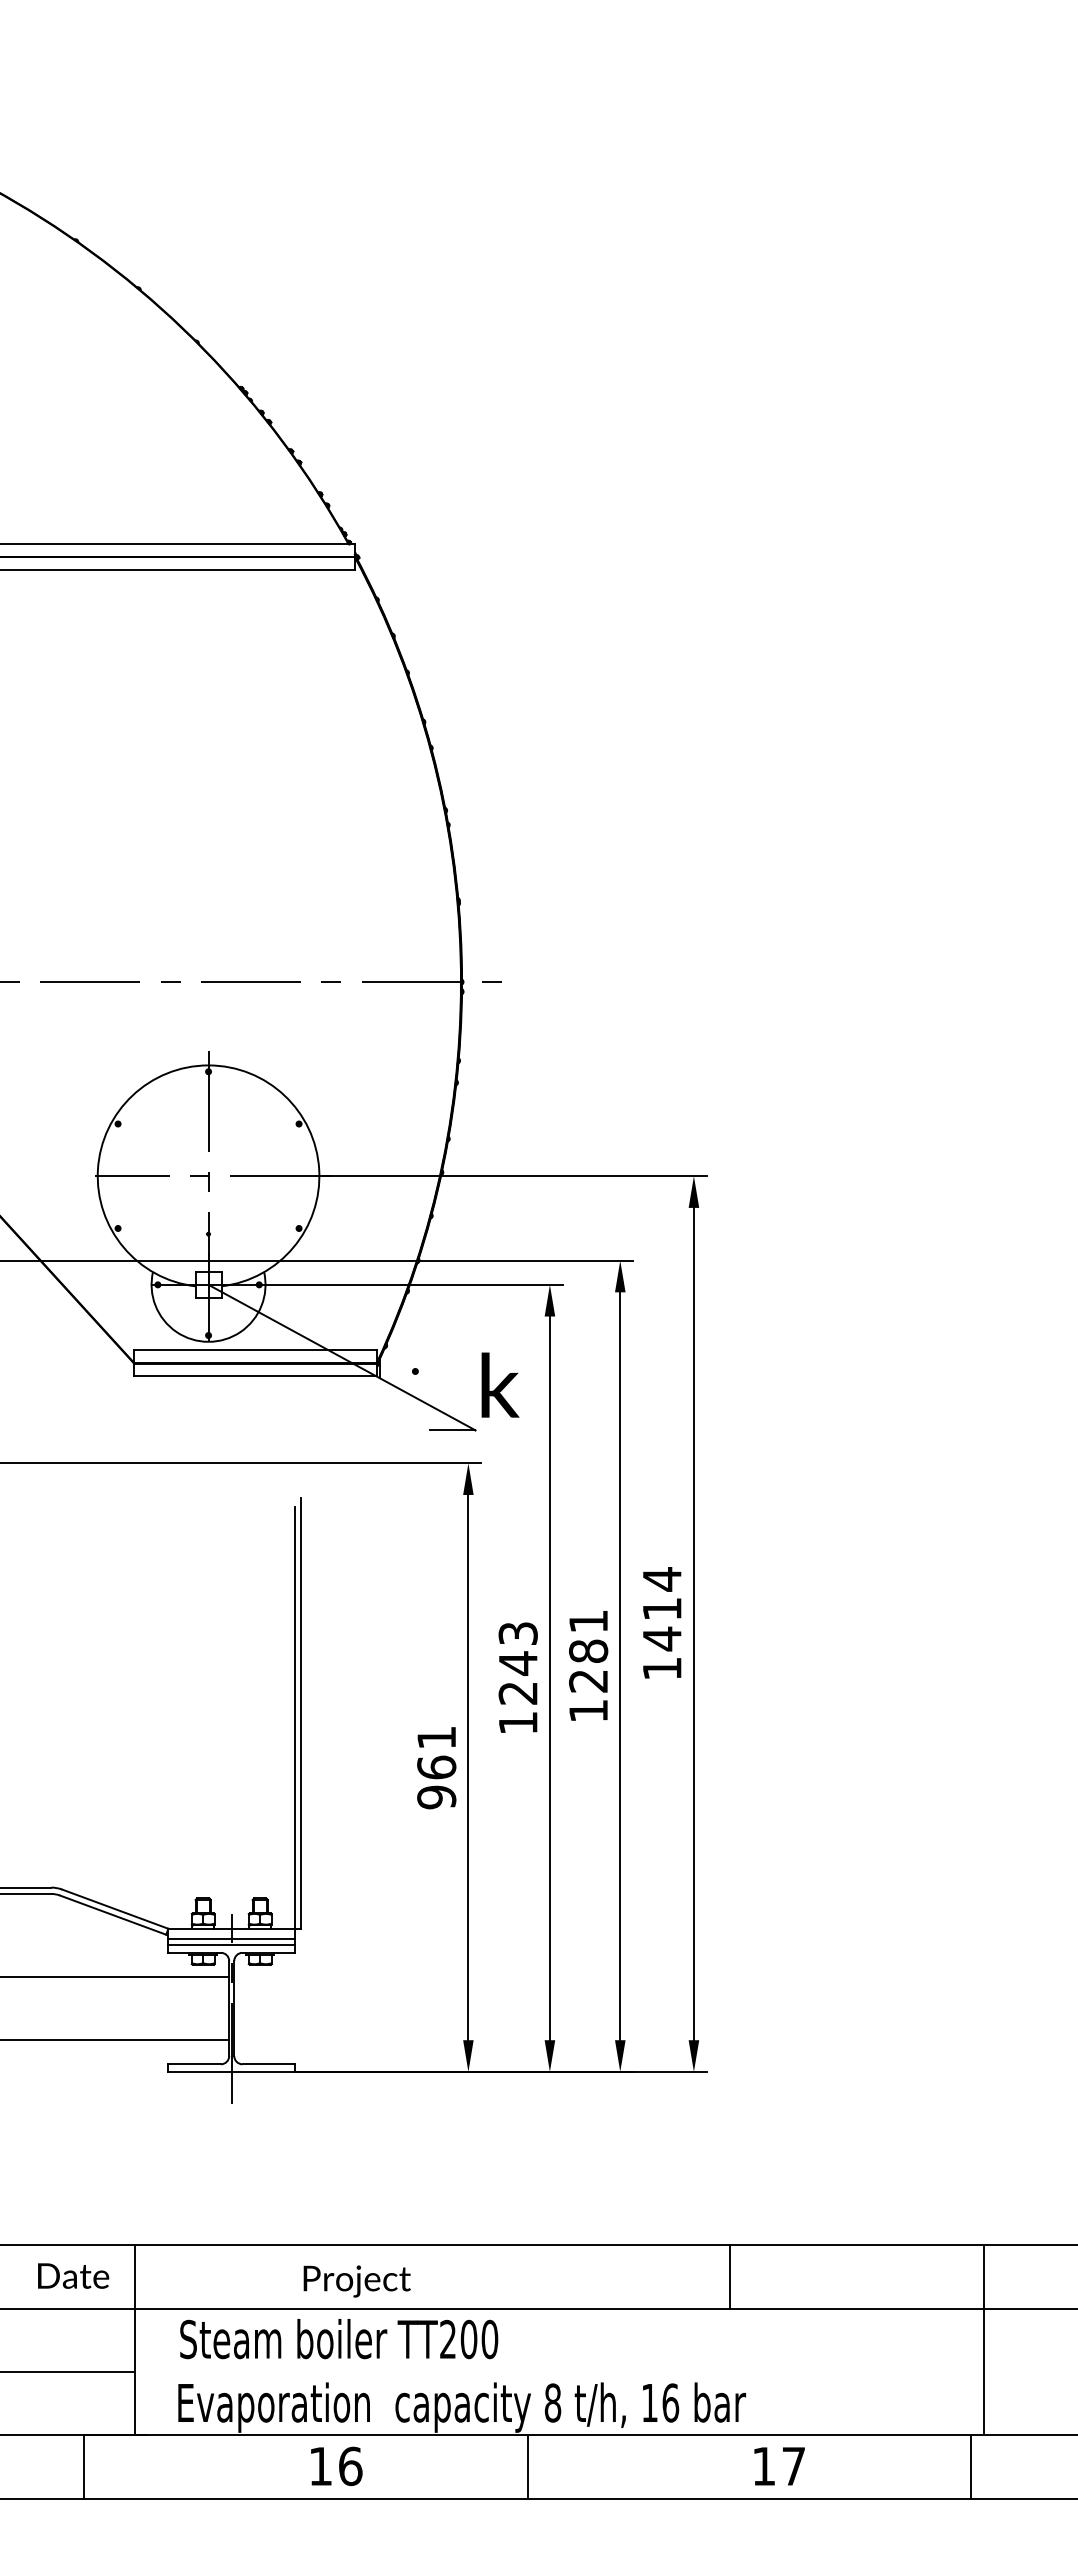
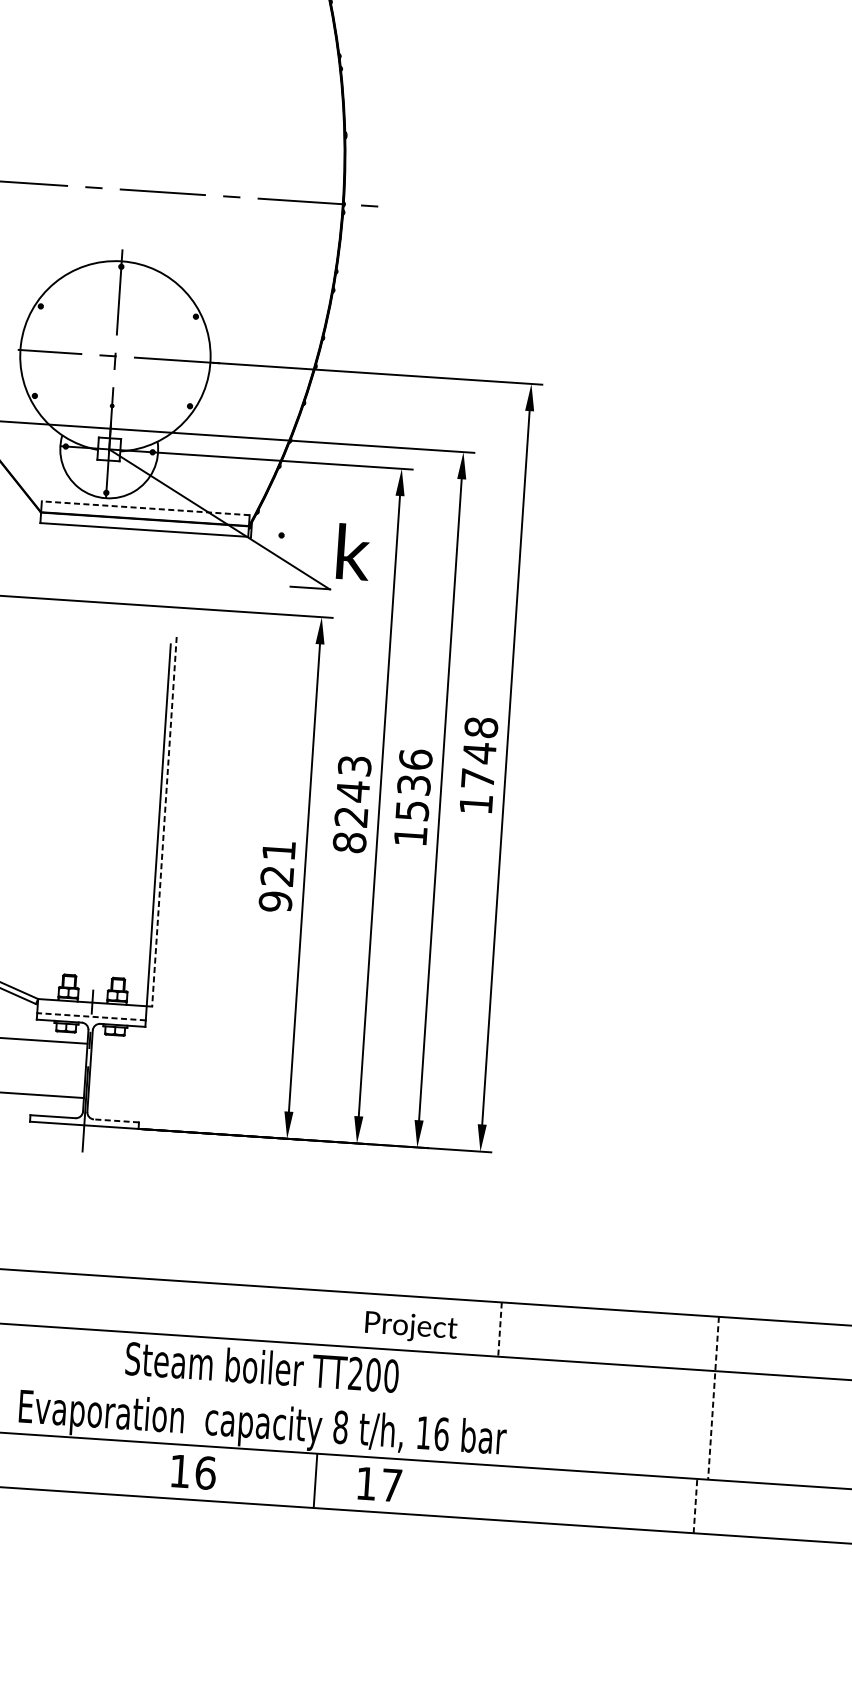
line: (255, 1350) -> (145, 508), solid -> dashed
text: (661, 1609) -> (478, 753), 1414 -> 1748
text: (588, 1650) -> (414, 784), 1281 -> 1536
line: (301, 1713) -> (164, 822), solid -> dashed
text: (517, 1722) -> (349, 842), 1243 -> 8243
text: (436, 1767) -> (277, 876), 961 -> 921
line: (231, 1938) -> (91, 1010), removed
line: (231, 1945) -> (91, 1016), solid -> dashed
line: (268, 2064) -> (116, 1121), solid -> dashed
line: (730, 2277) -> (500, 1329), solid -> dashed
text: (356, 2281) -> (410, 1327), moved
text: (339, 2339) -> (262, 1367), moved
line: (983, 2340) -> (713, 1398), solid -> dashed
text: (336, 2466) -> (193, 1472), moved
text: (779, 2466) -> (379, 1484), moved
line: (971, 2467) -> (695, 1506), solid -> dashed

